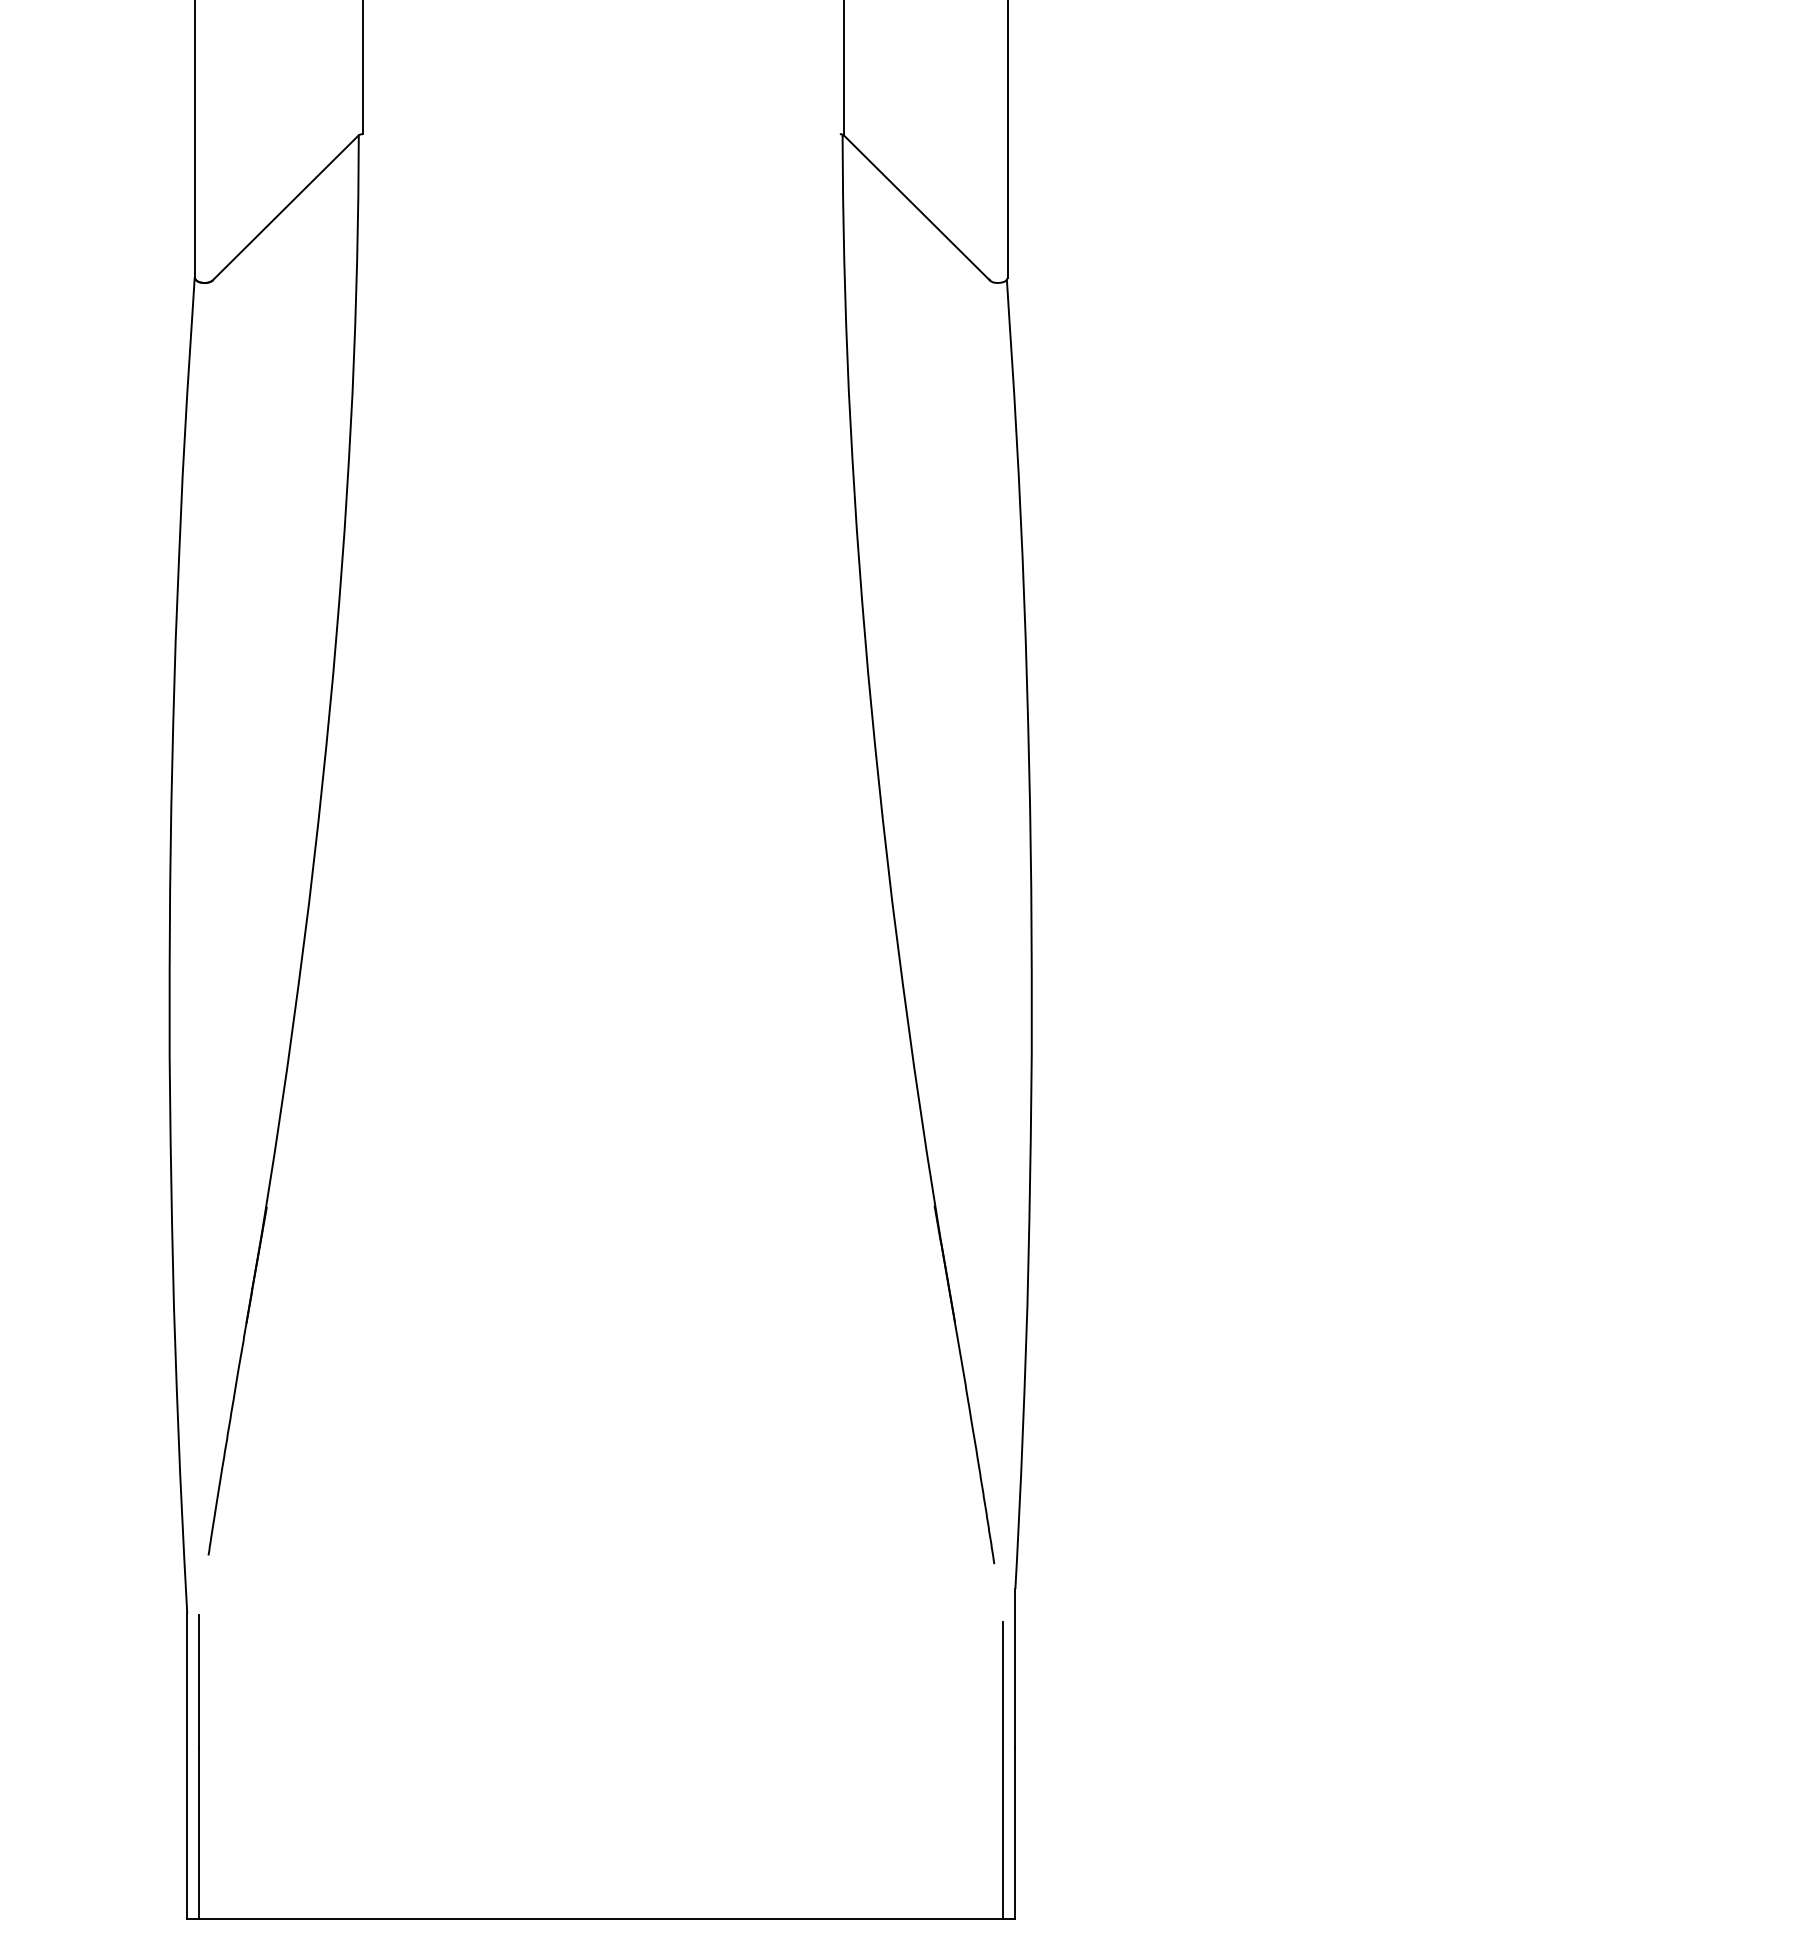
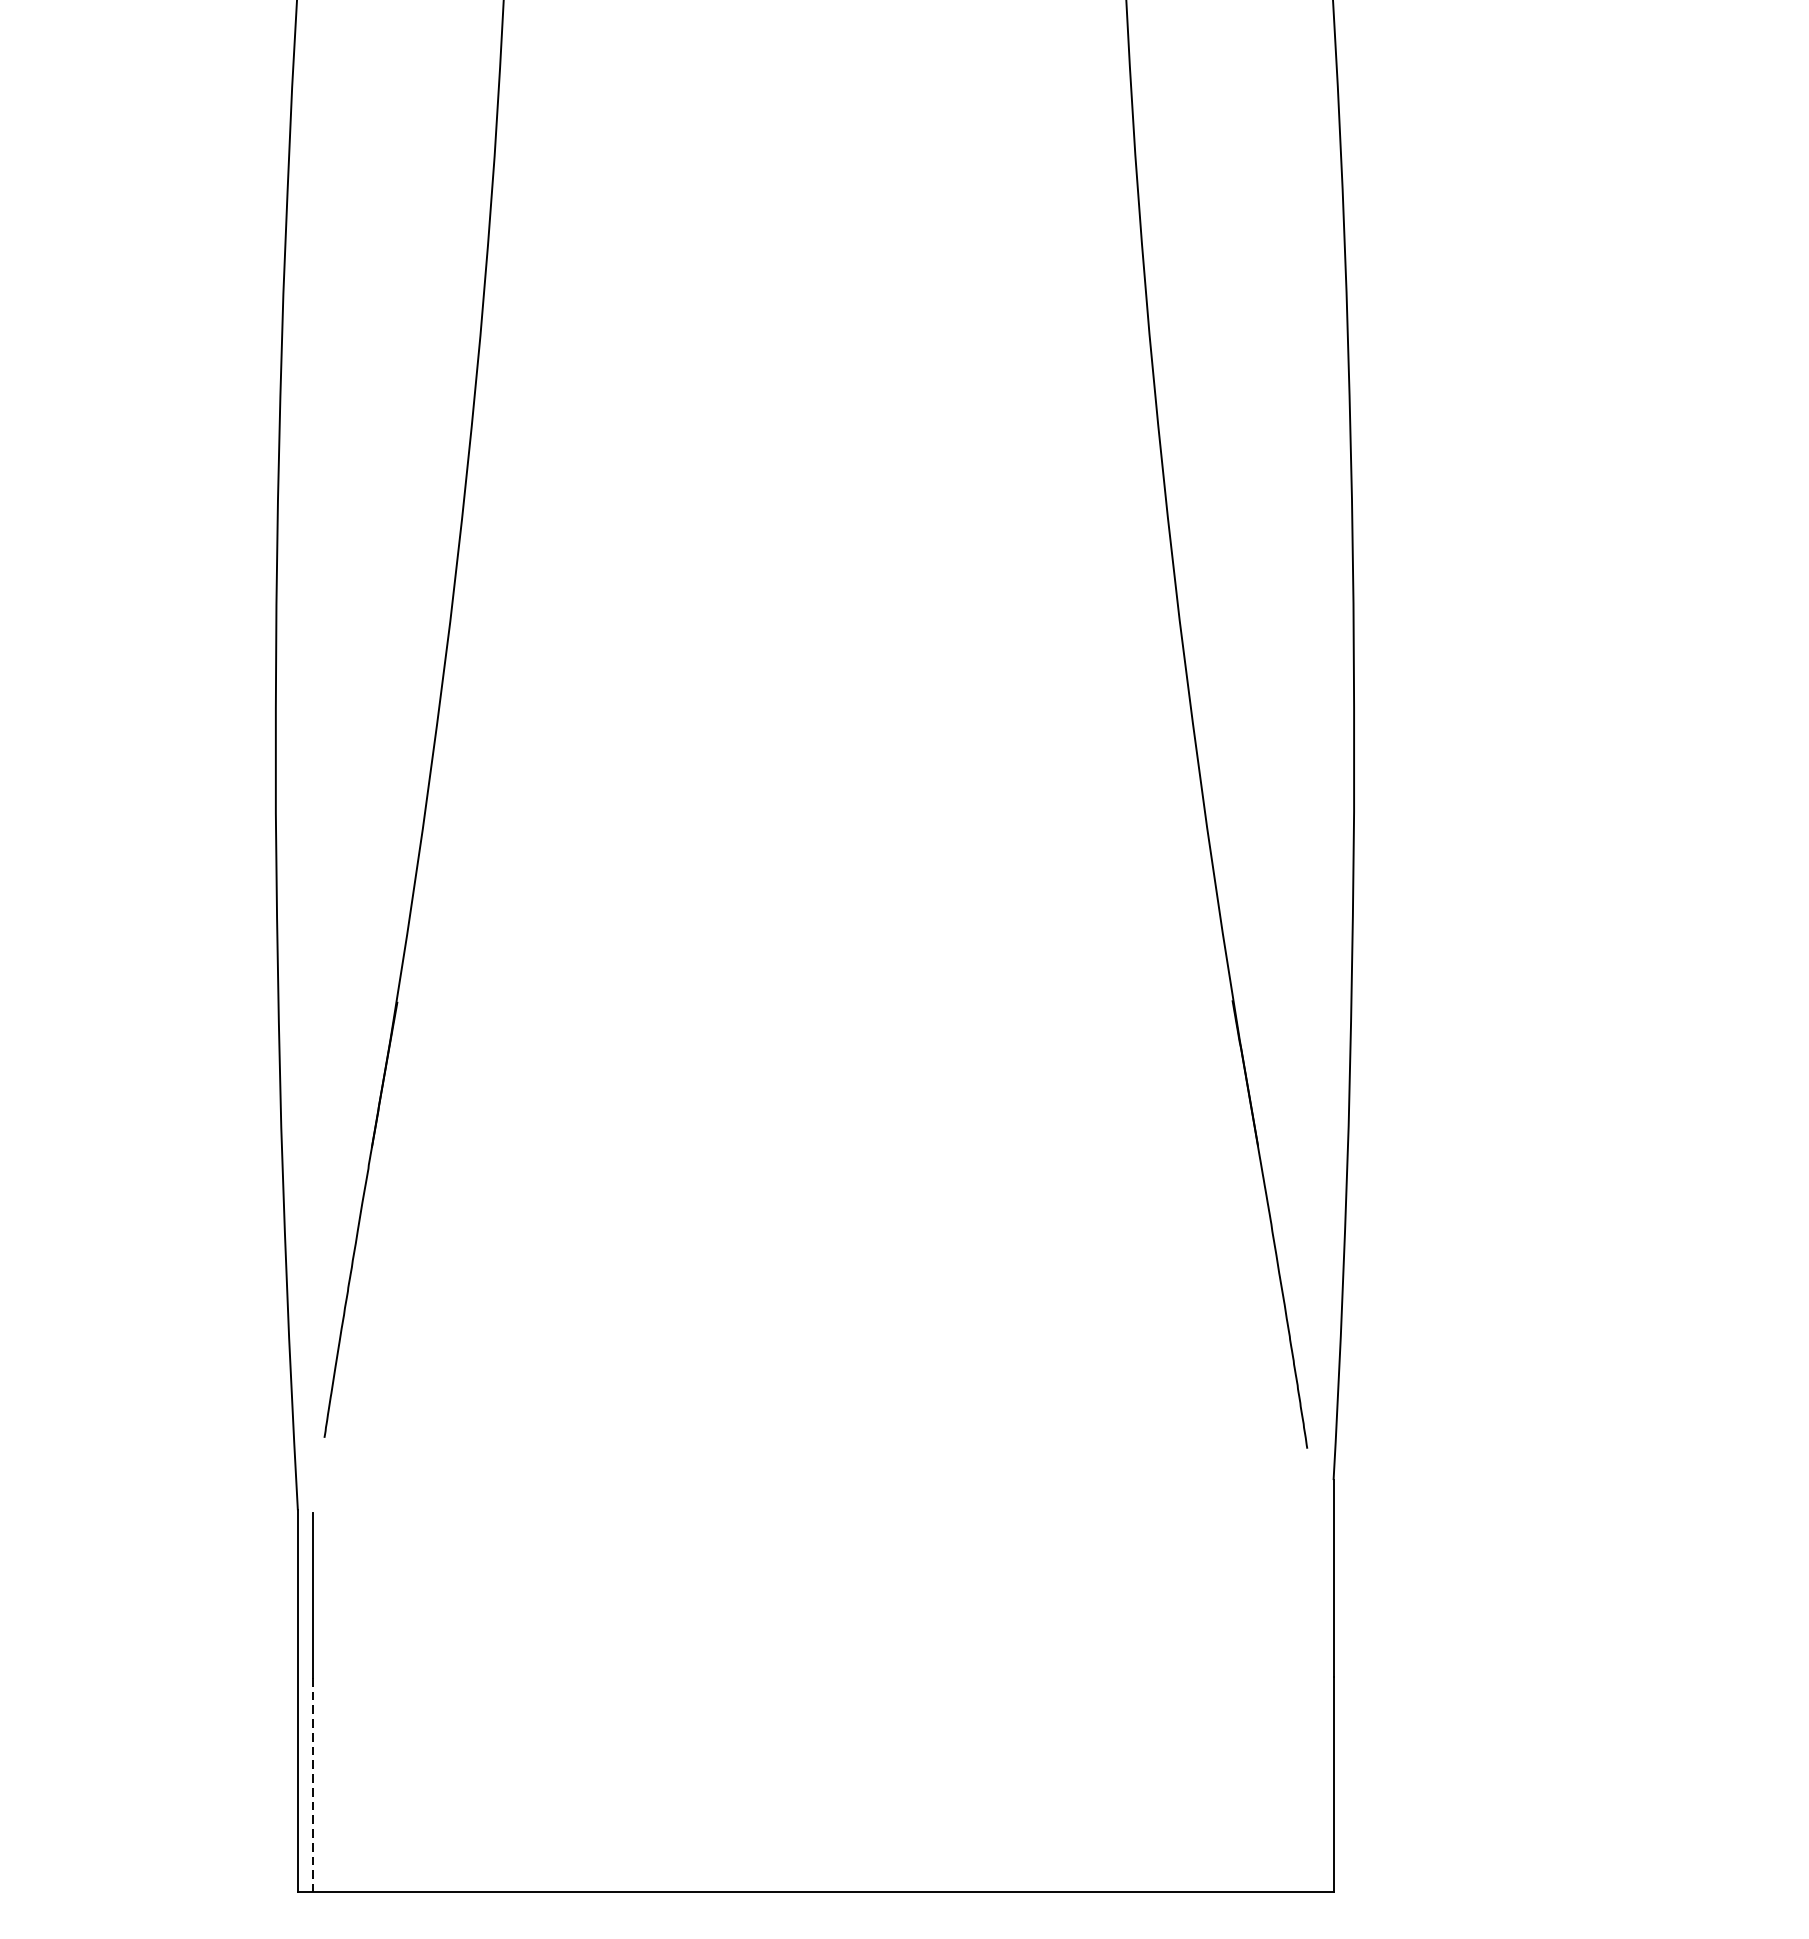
line: (1003, 1770) -> (1318, 1706), removed
line: (199, 1832) -> (313, 1784), solid -> dashed

